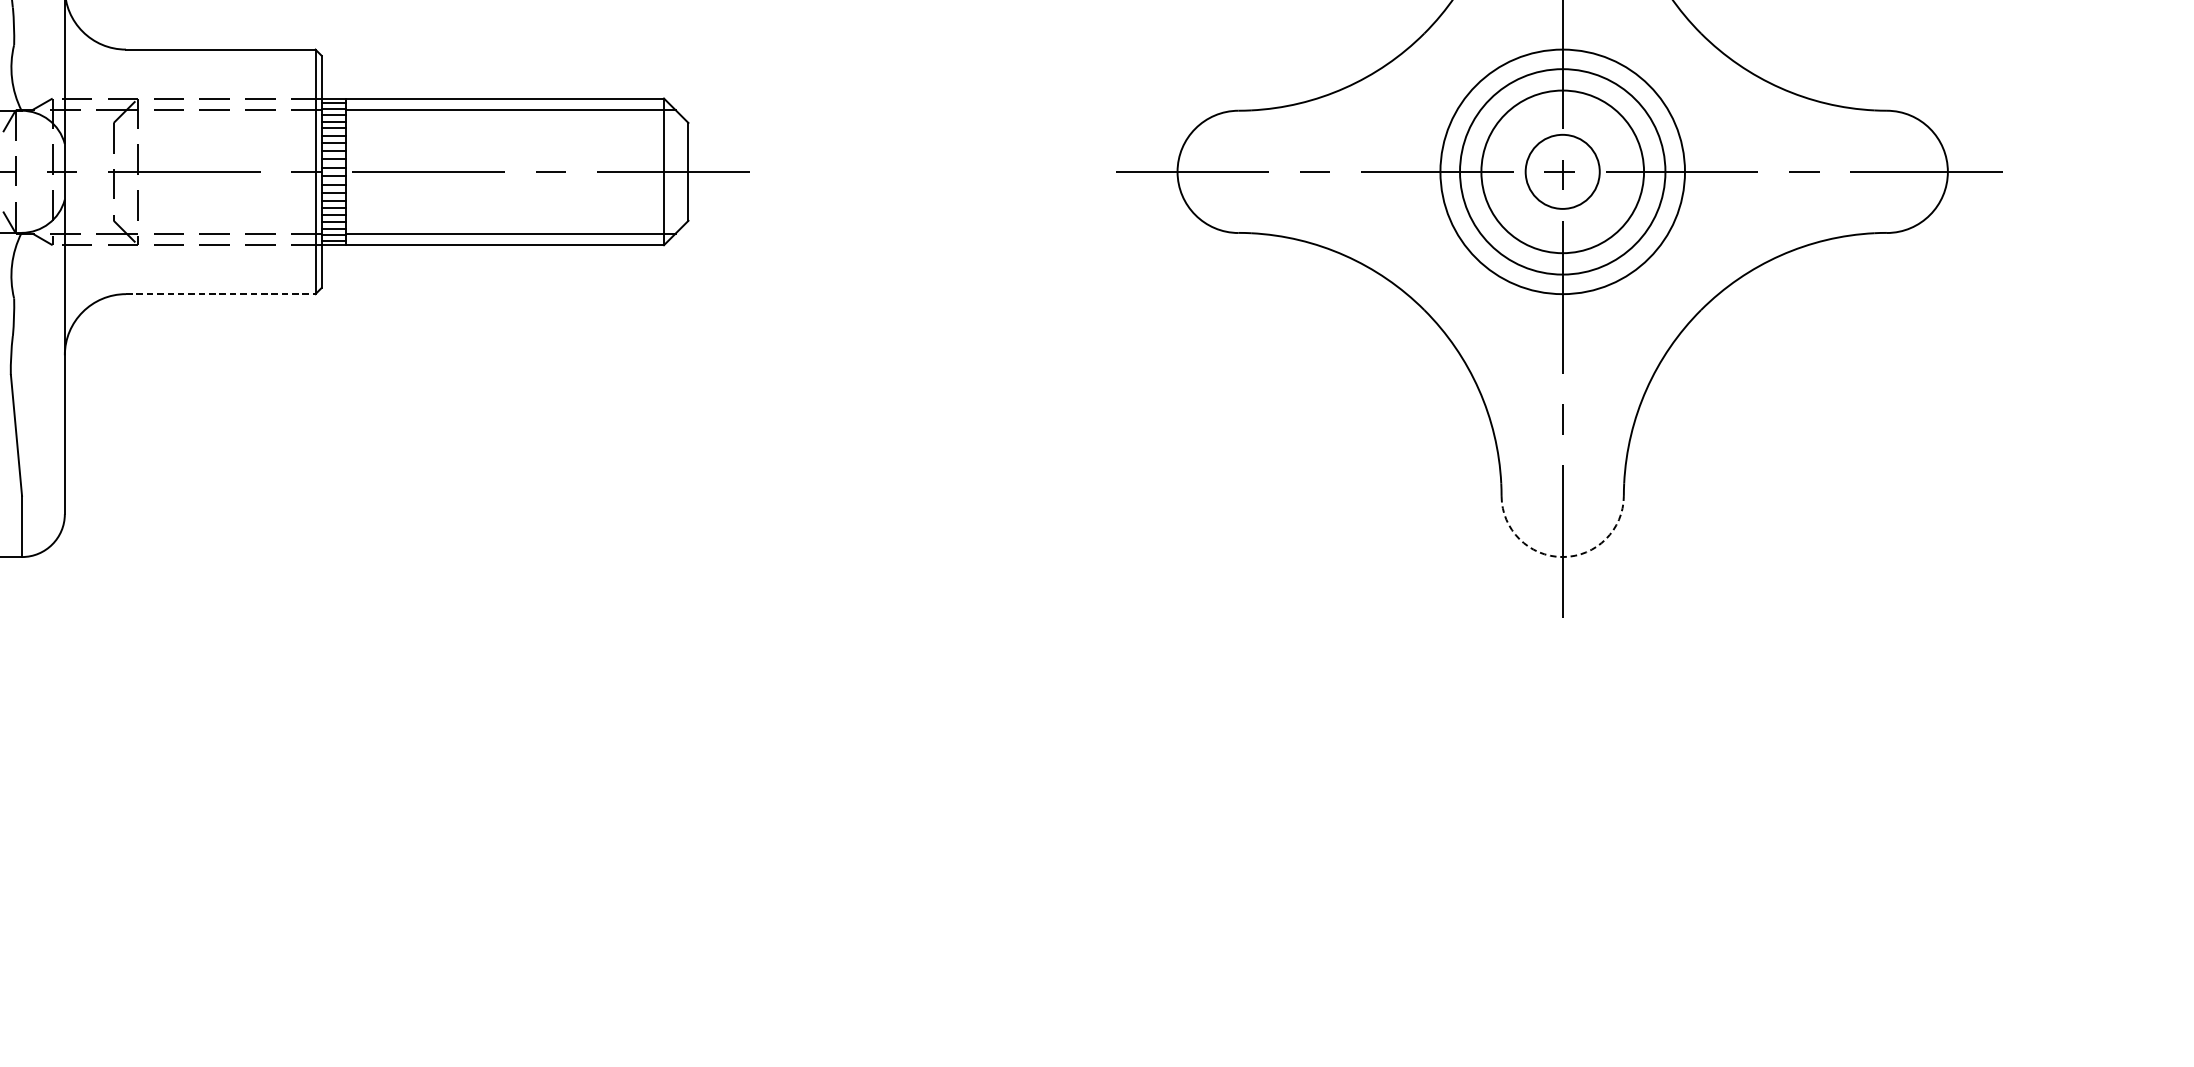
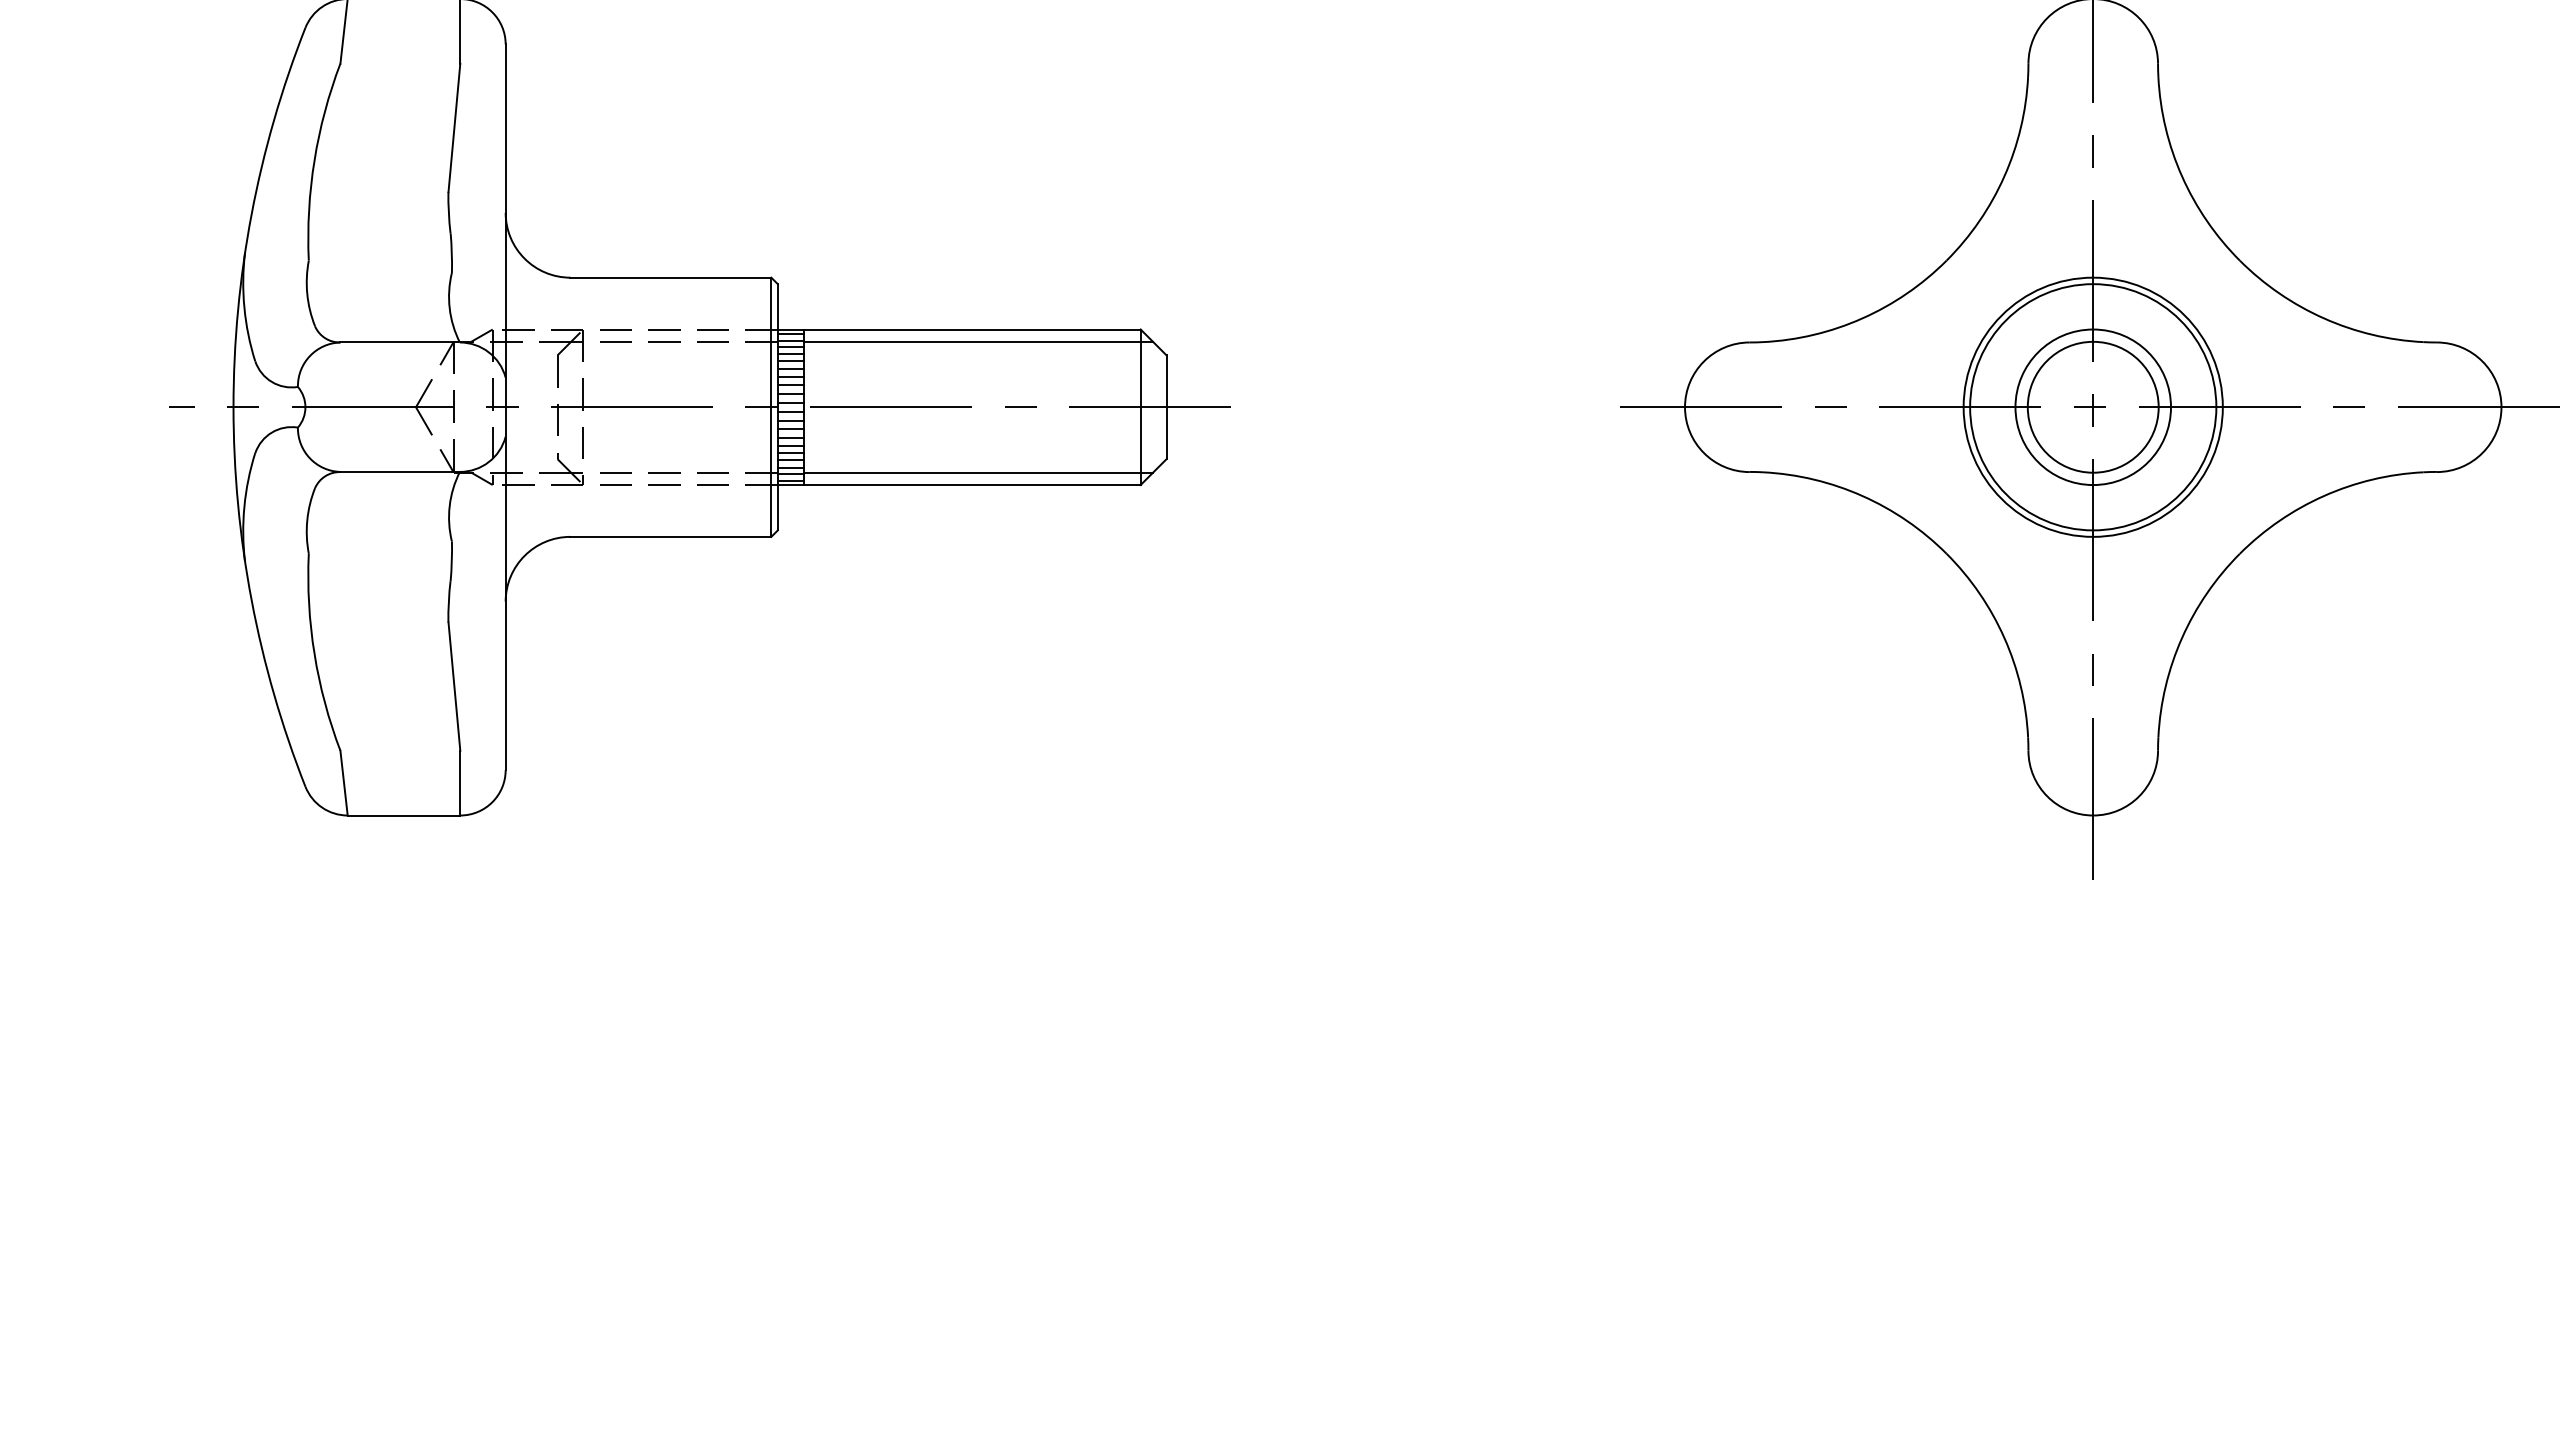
circle: (1562, 171) -> (2092, 406), size x1.67
circle: (1562, 172) -> (2093, 407), size x0.71
circle: (1562, 172) -> (2093, 407), size x1.43
line: (221, 293) -> (671, 536), dashed -> solid
arc: (1562, 557) -> (2093, 815), dashed -> solid

